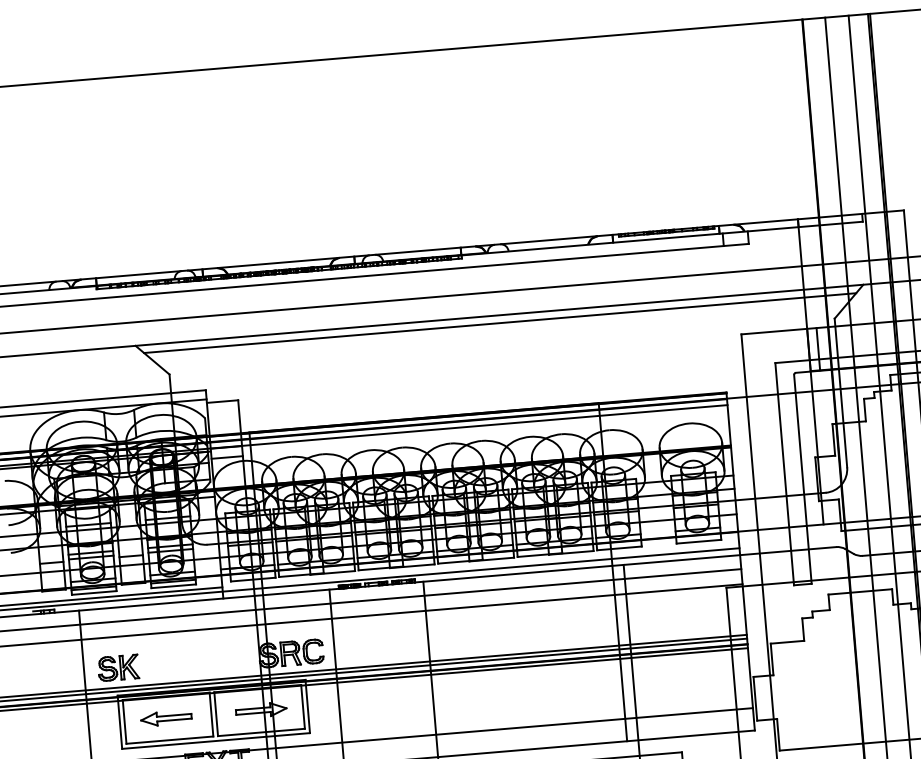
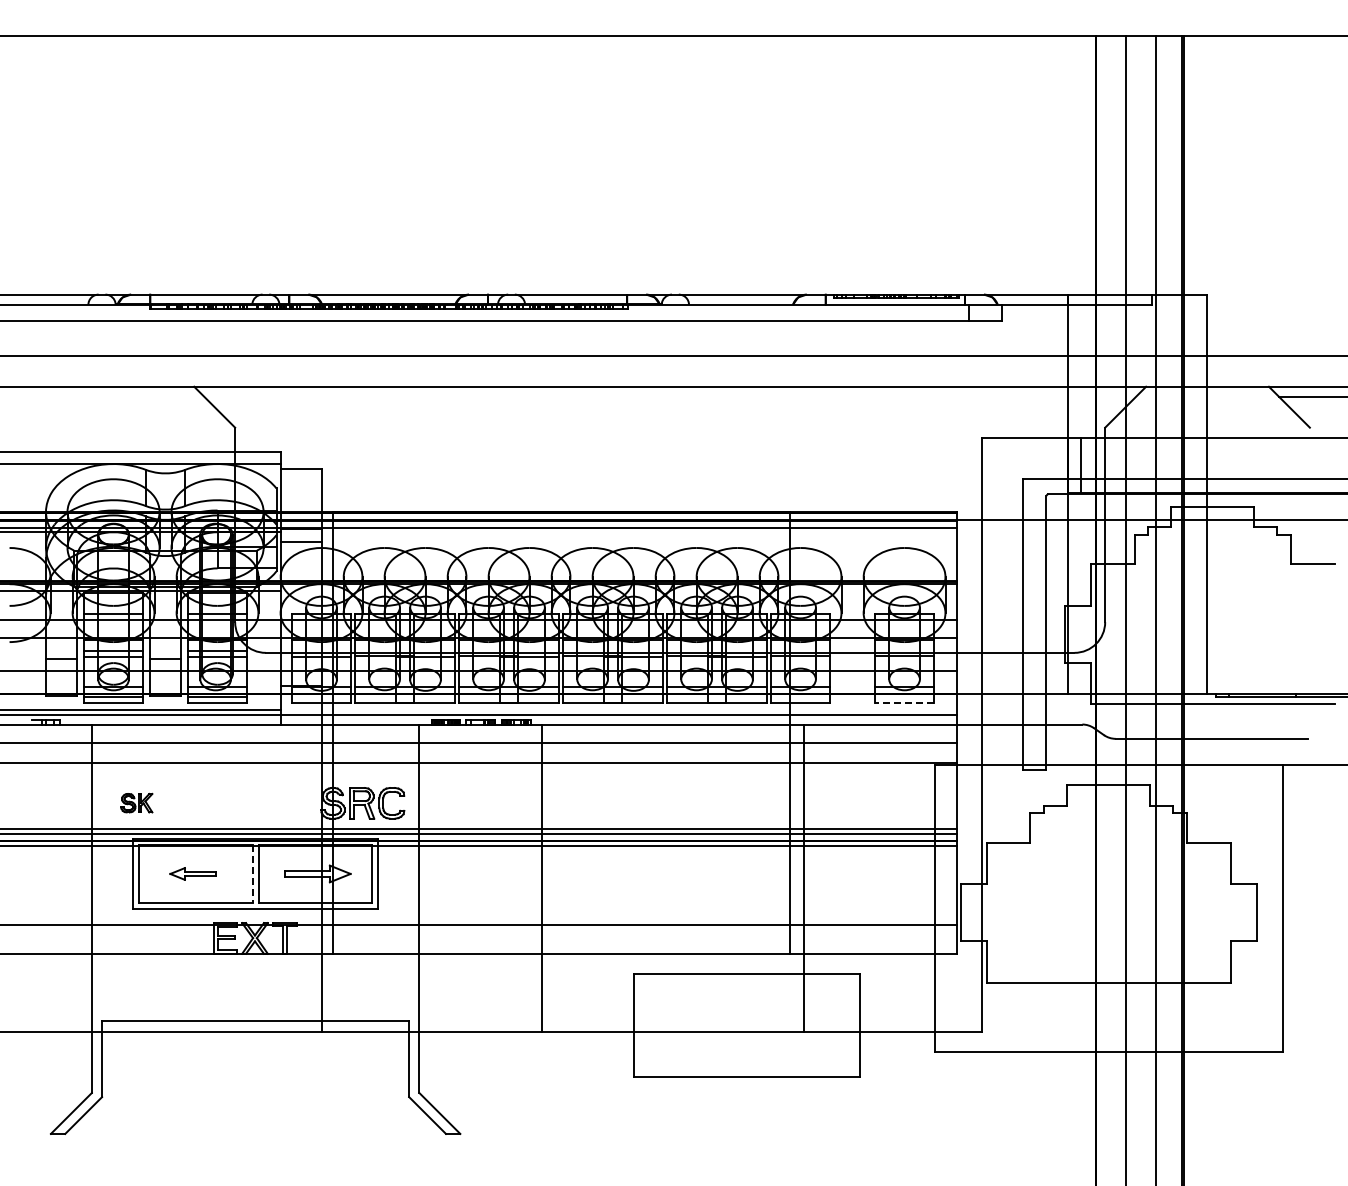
line: (499, 322) -> (669, 396), removed
line: (698, 541) -> (904, 702), solid -> dashed
part: (118, 667) -> (136, 802), size x0.6
line: (211, 714) -> (252, 873), solid -> dashed
part: (165, 718) -> (192, 873), size x0.7

